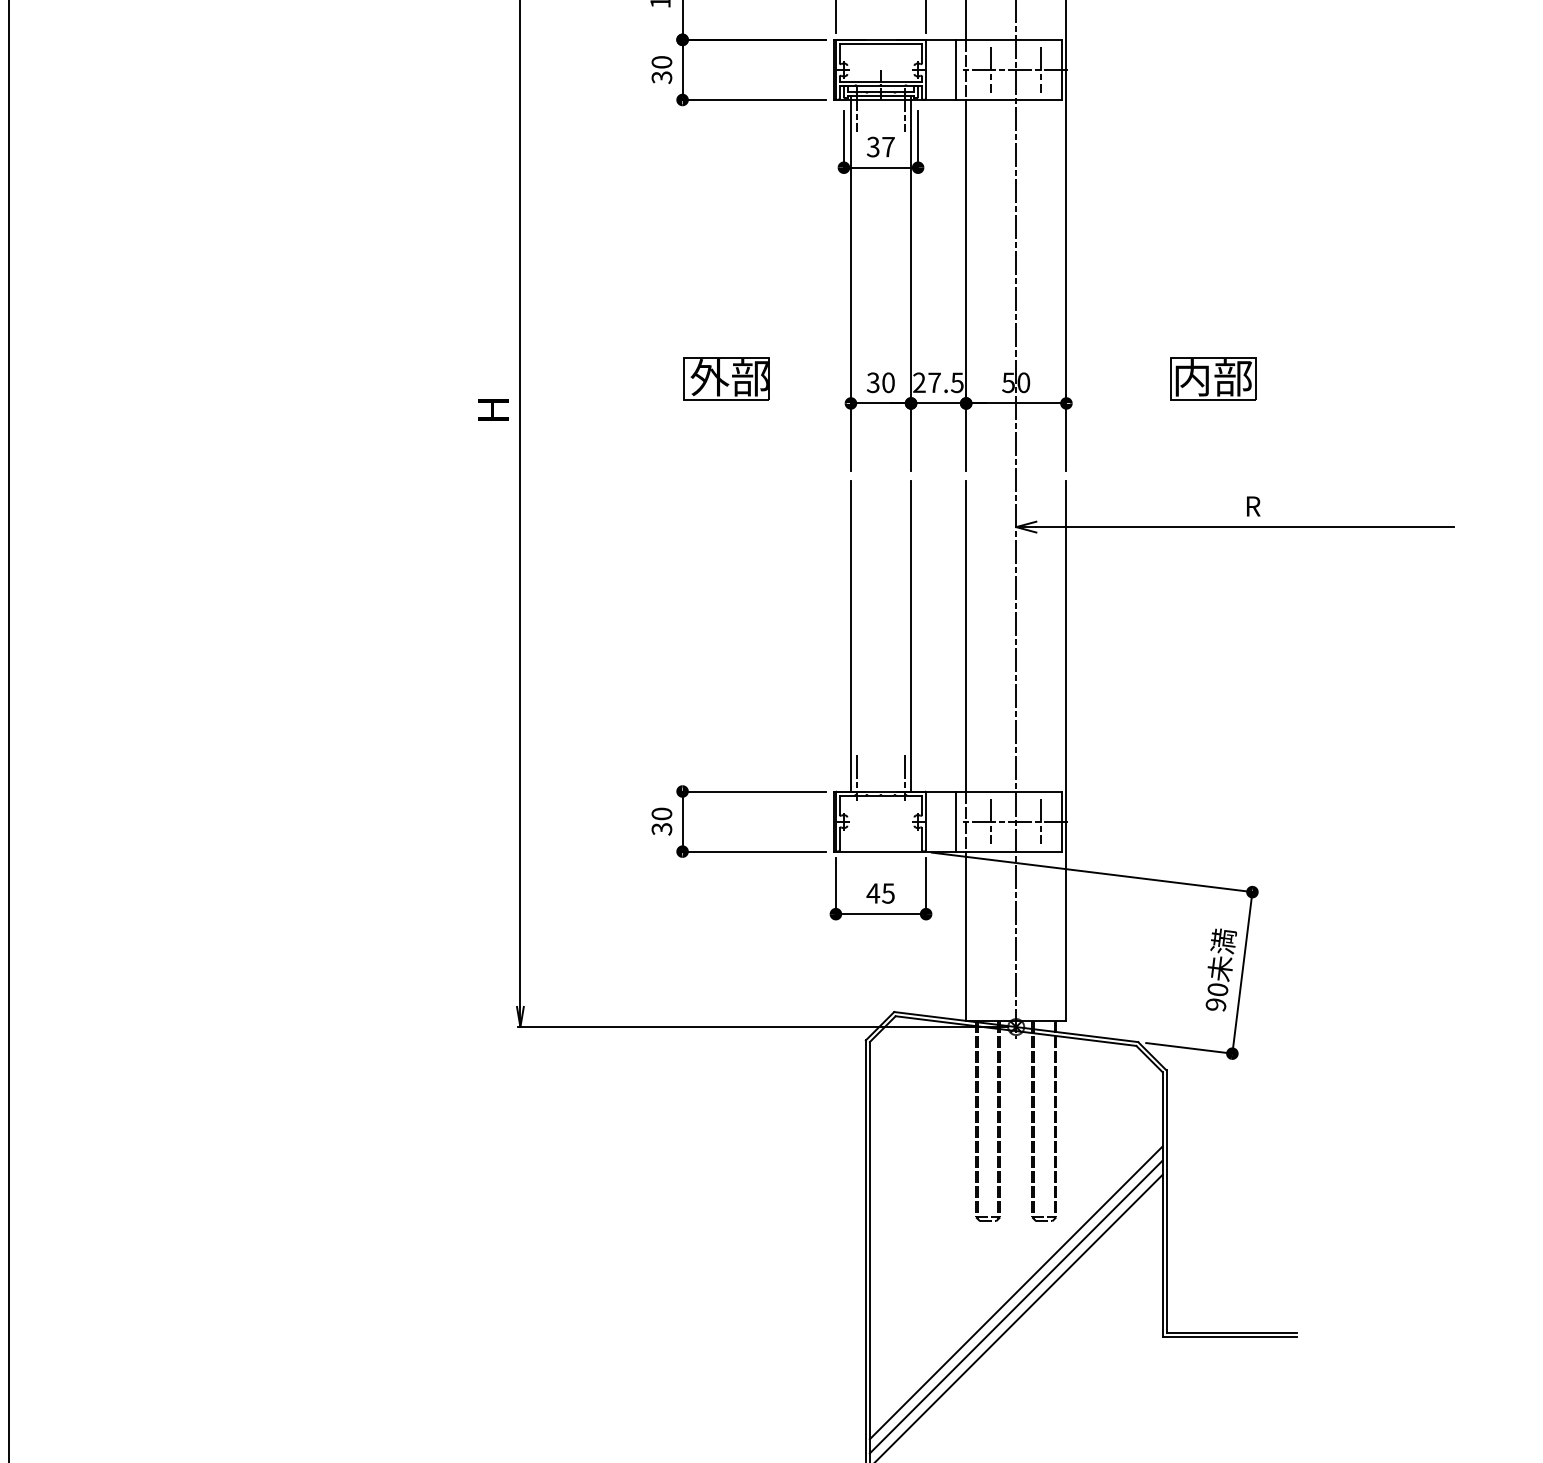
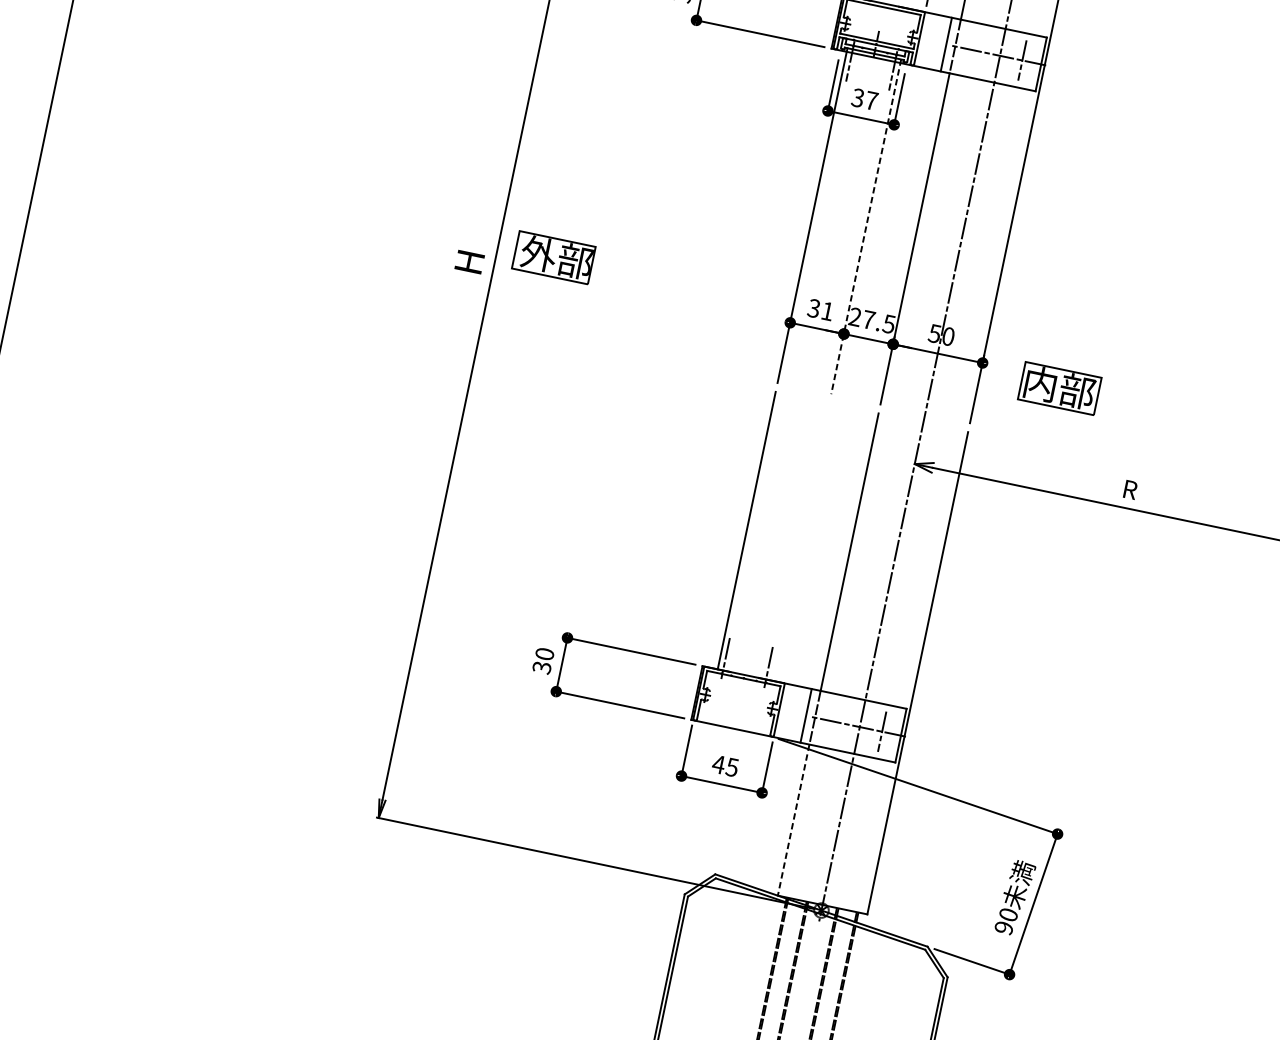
line: (991, 69) -> (978, 50), removed
line: (910, 283) -> (865, 226), solid -> dashed
part: (726, 378) -> (553, 257), moved
part: (1213, 378) -> (1059, 388), moved
text: (888, 382) -> (827, 311), 30 -> 31
line: (910, 635) -> (800, 541), removed
line: (991, 821) -> (837, 722), removed
line: (966, 936) -> (793, 820), solid -> dashed

